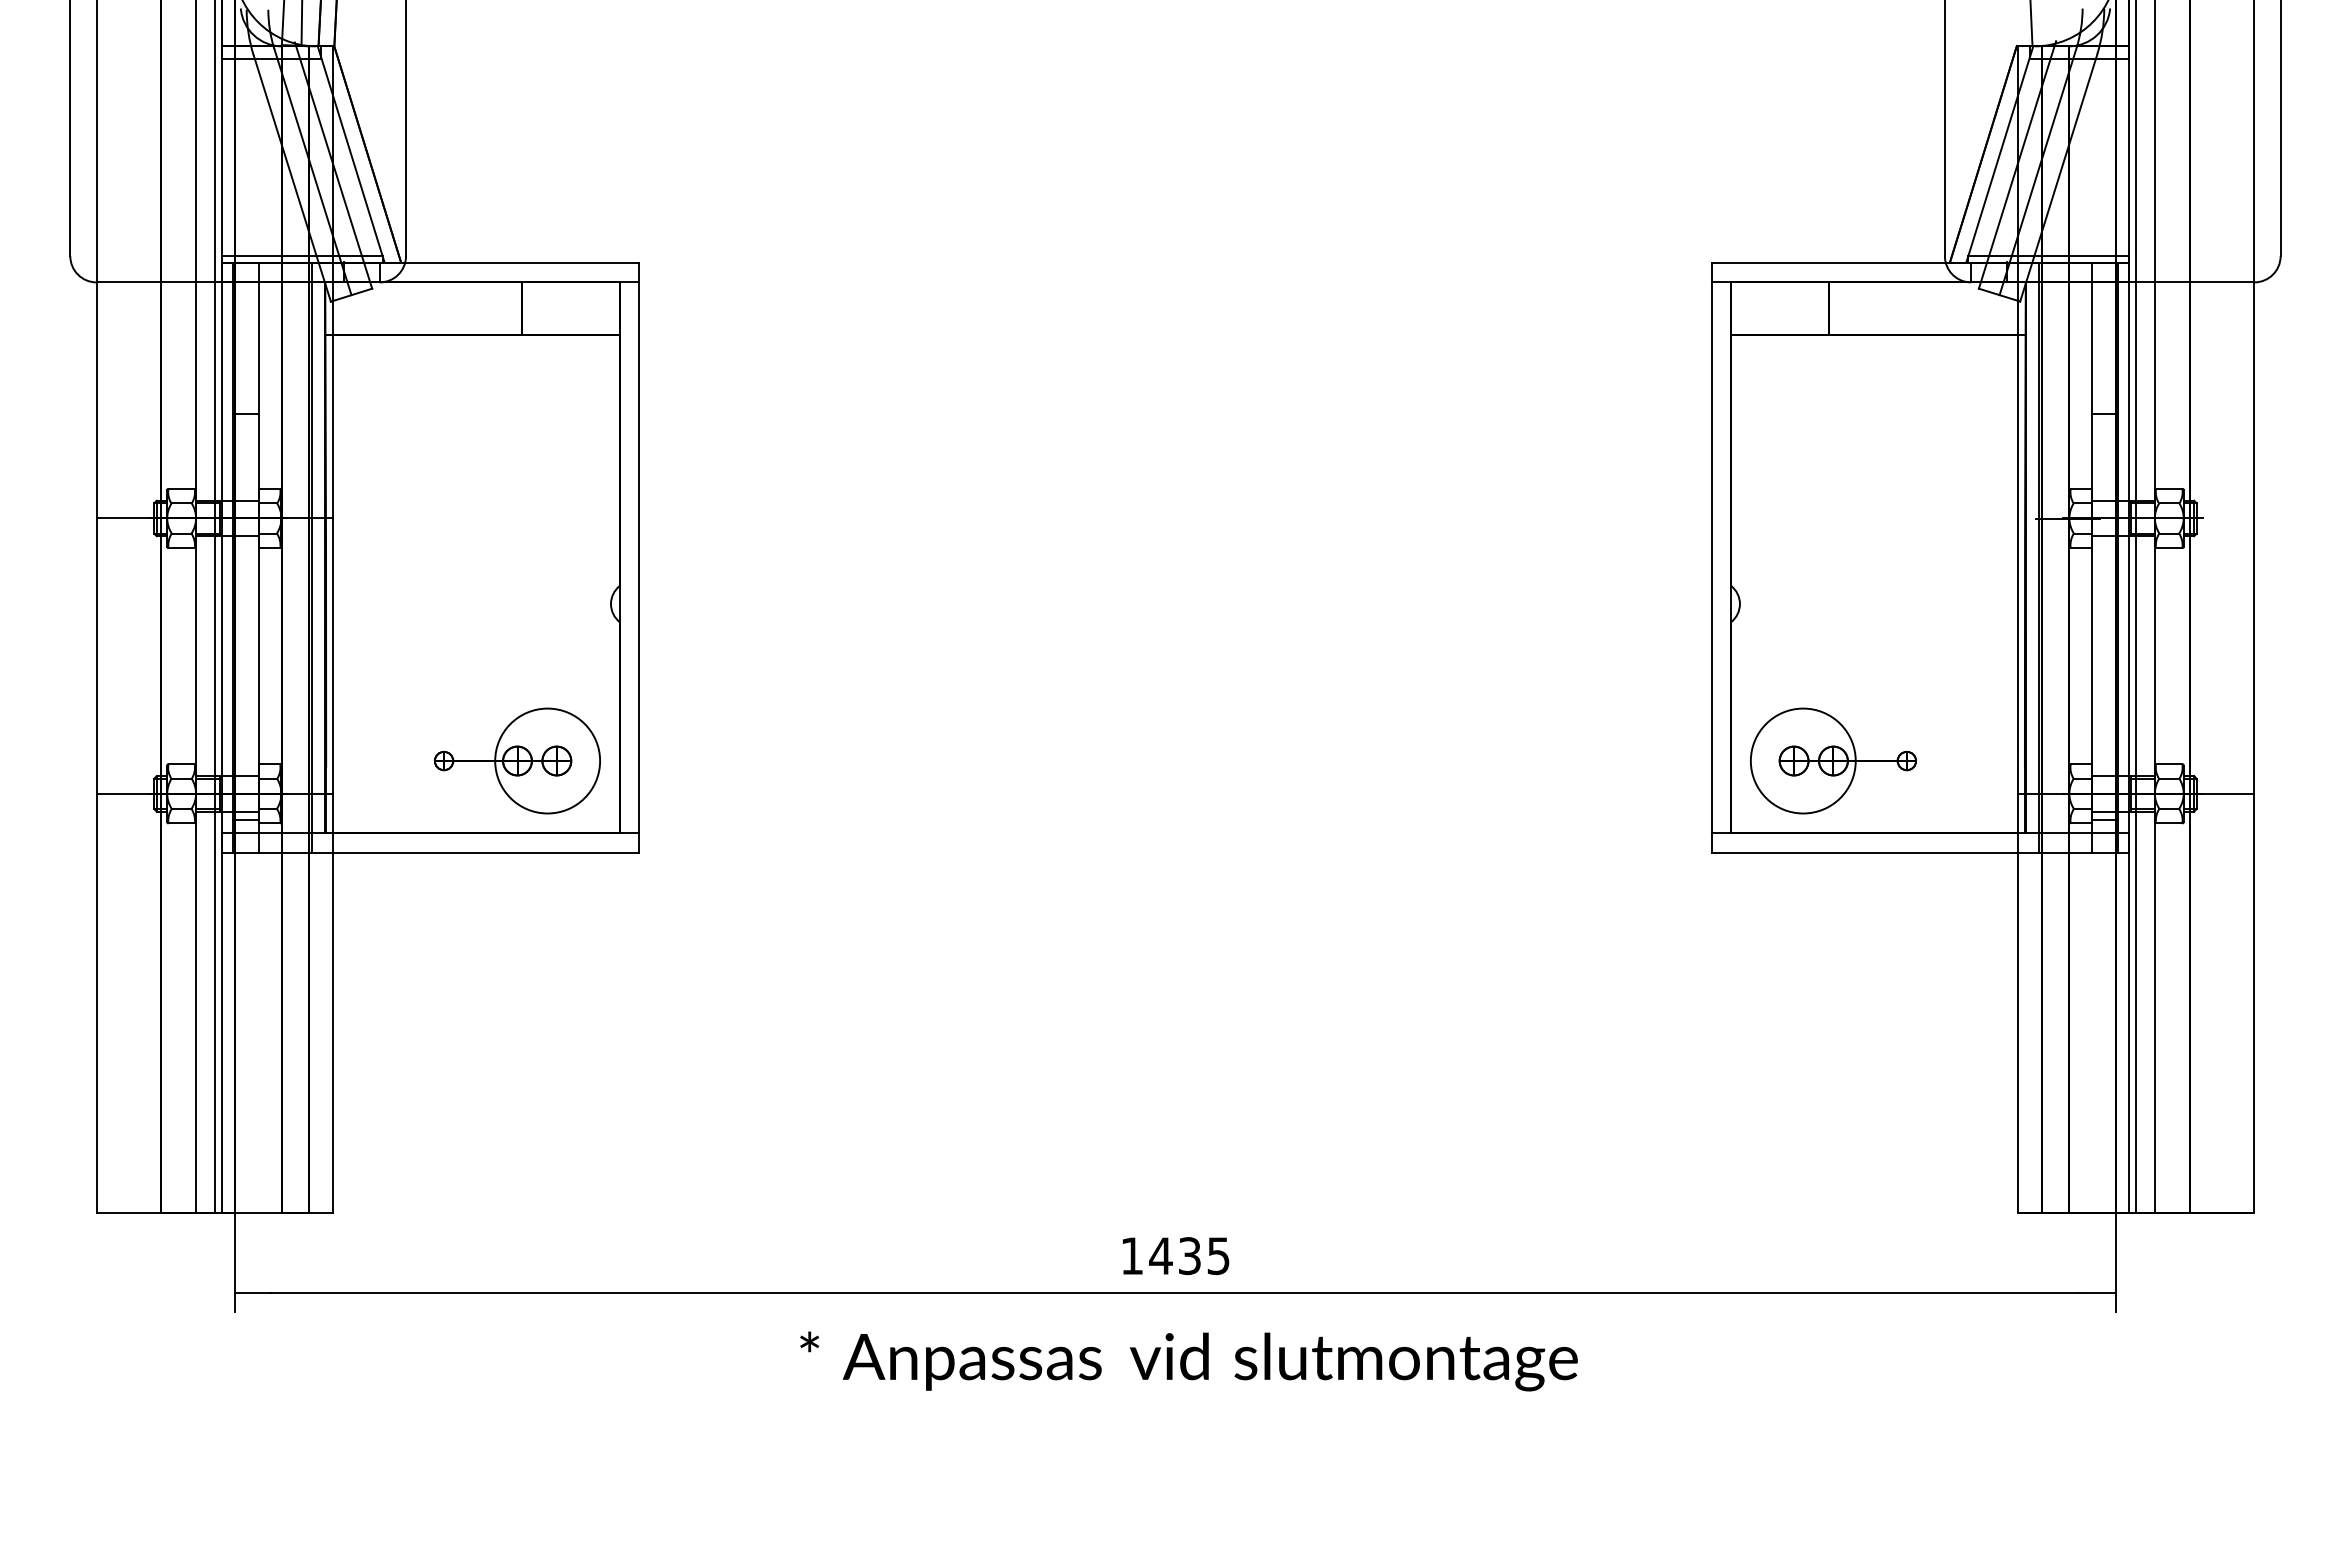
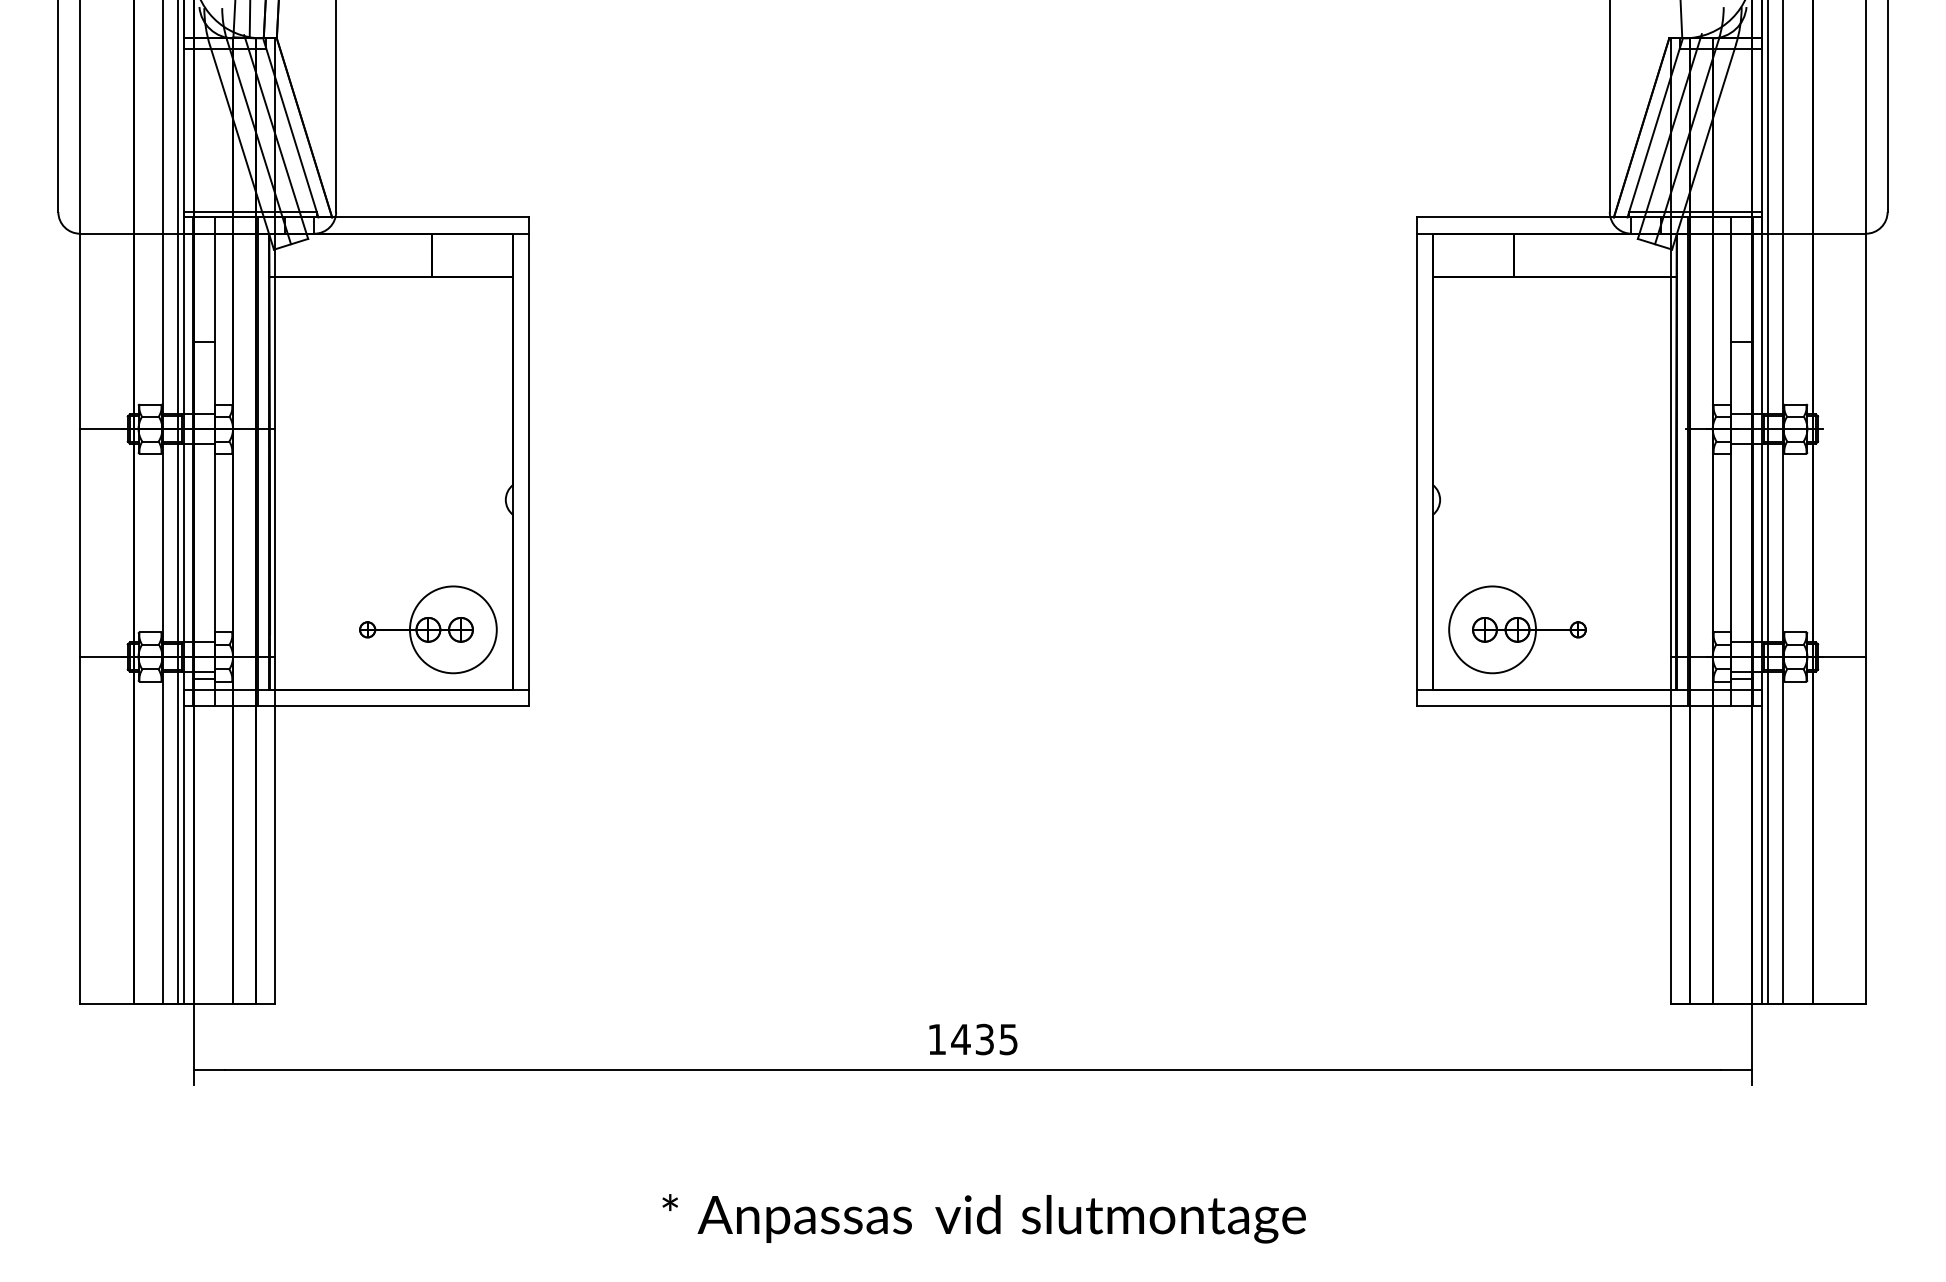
text: (1188, 1361) -> (983, 1218), moved

